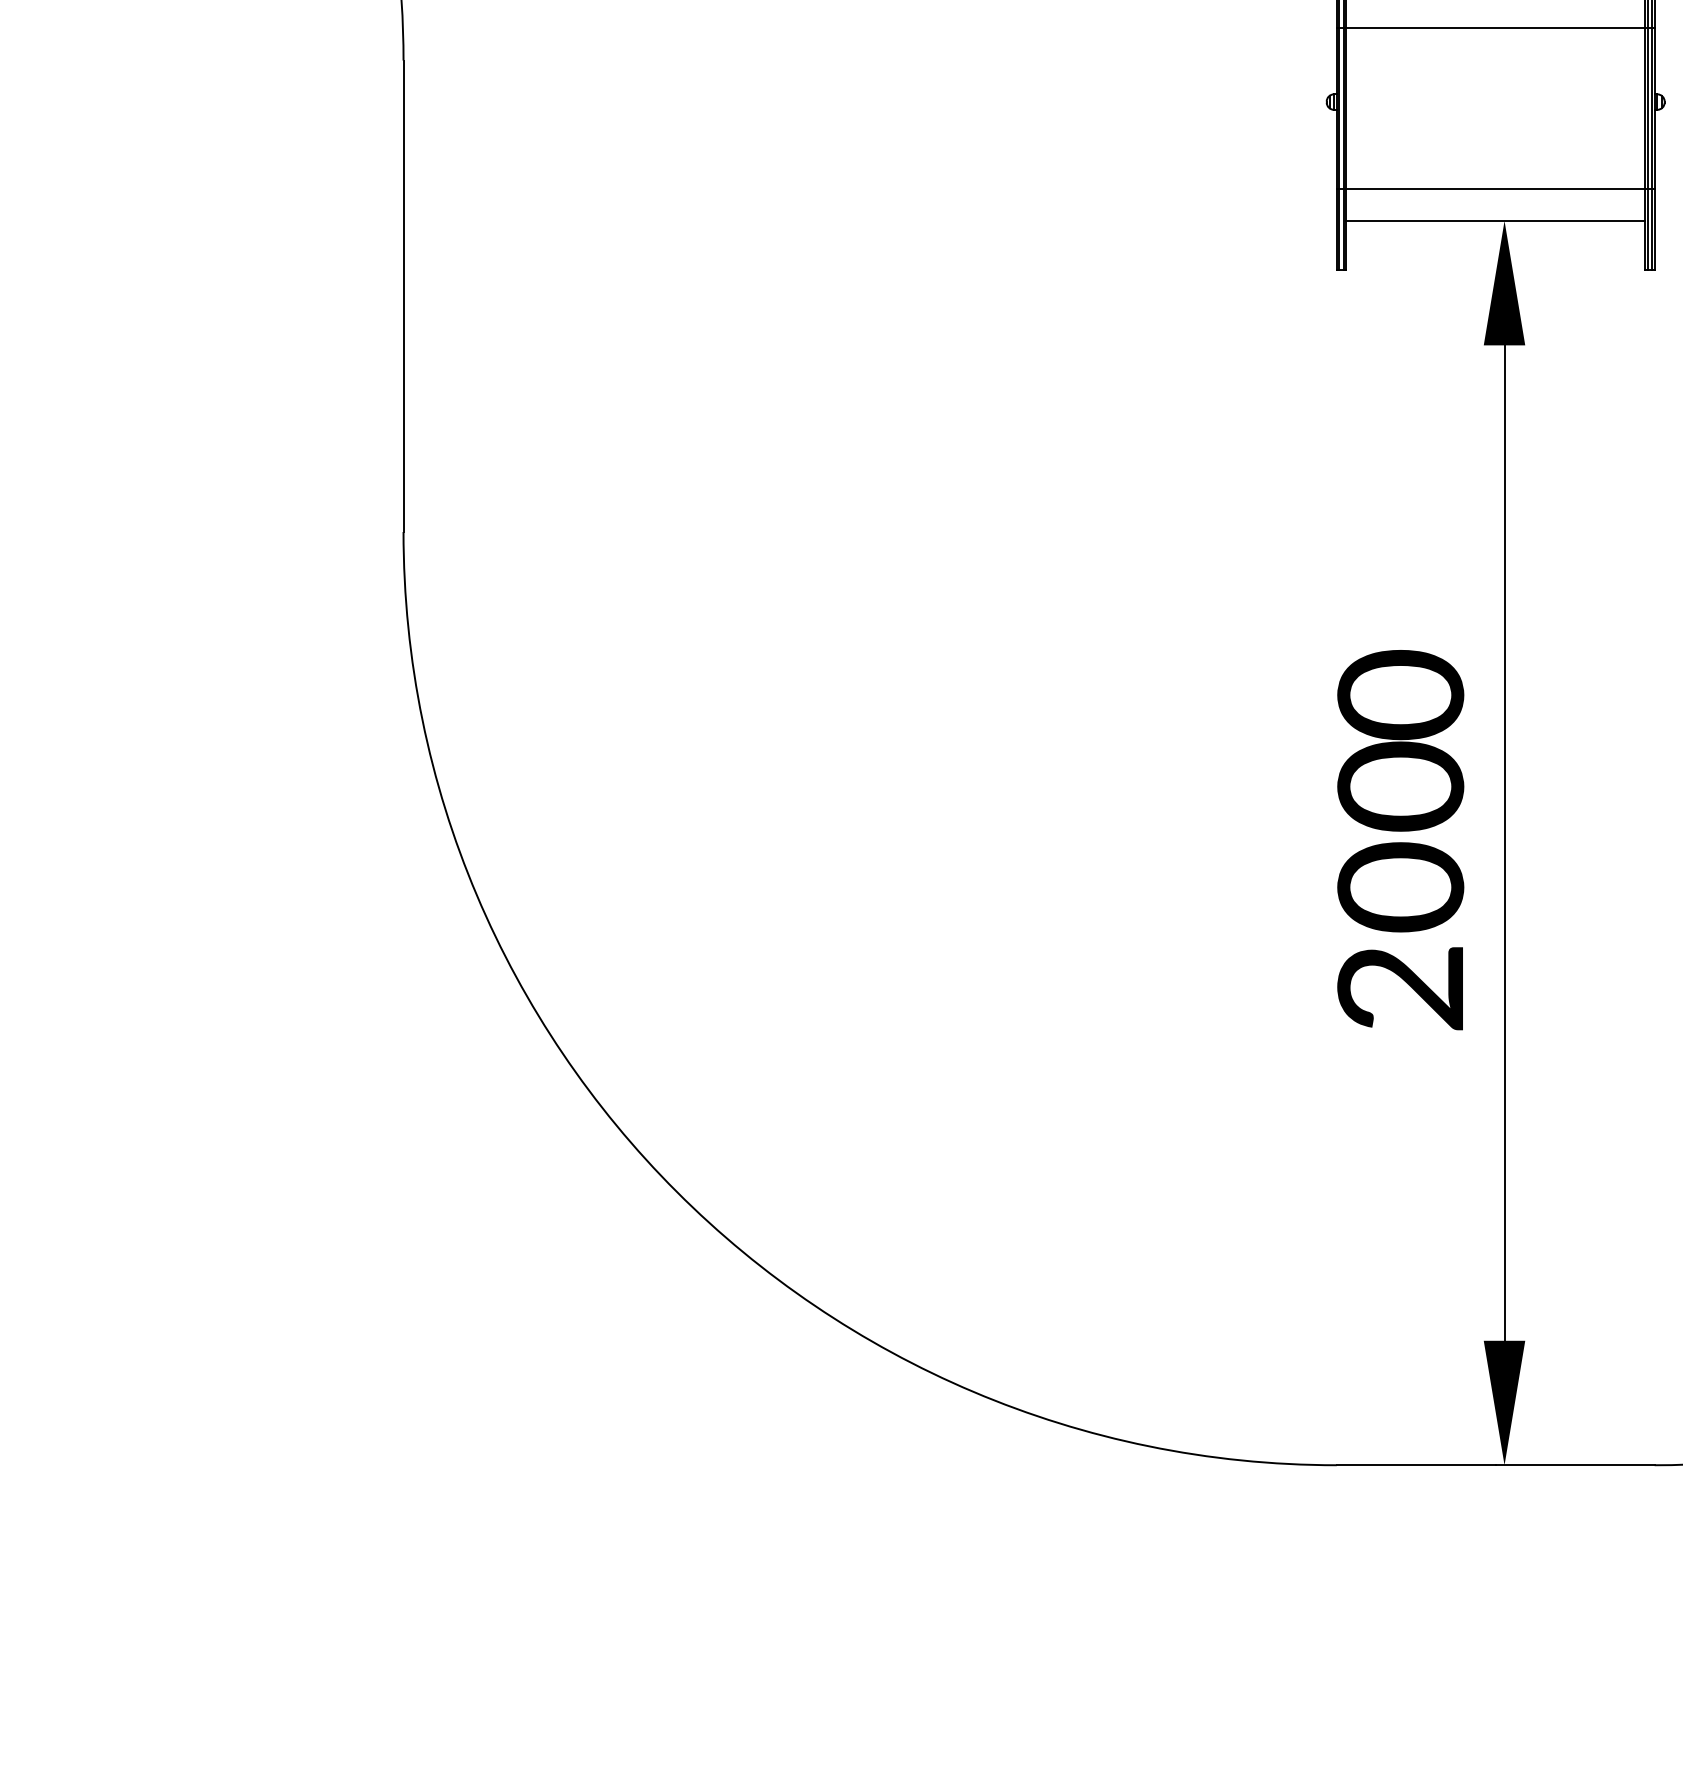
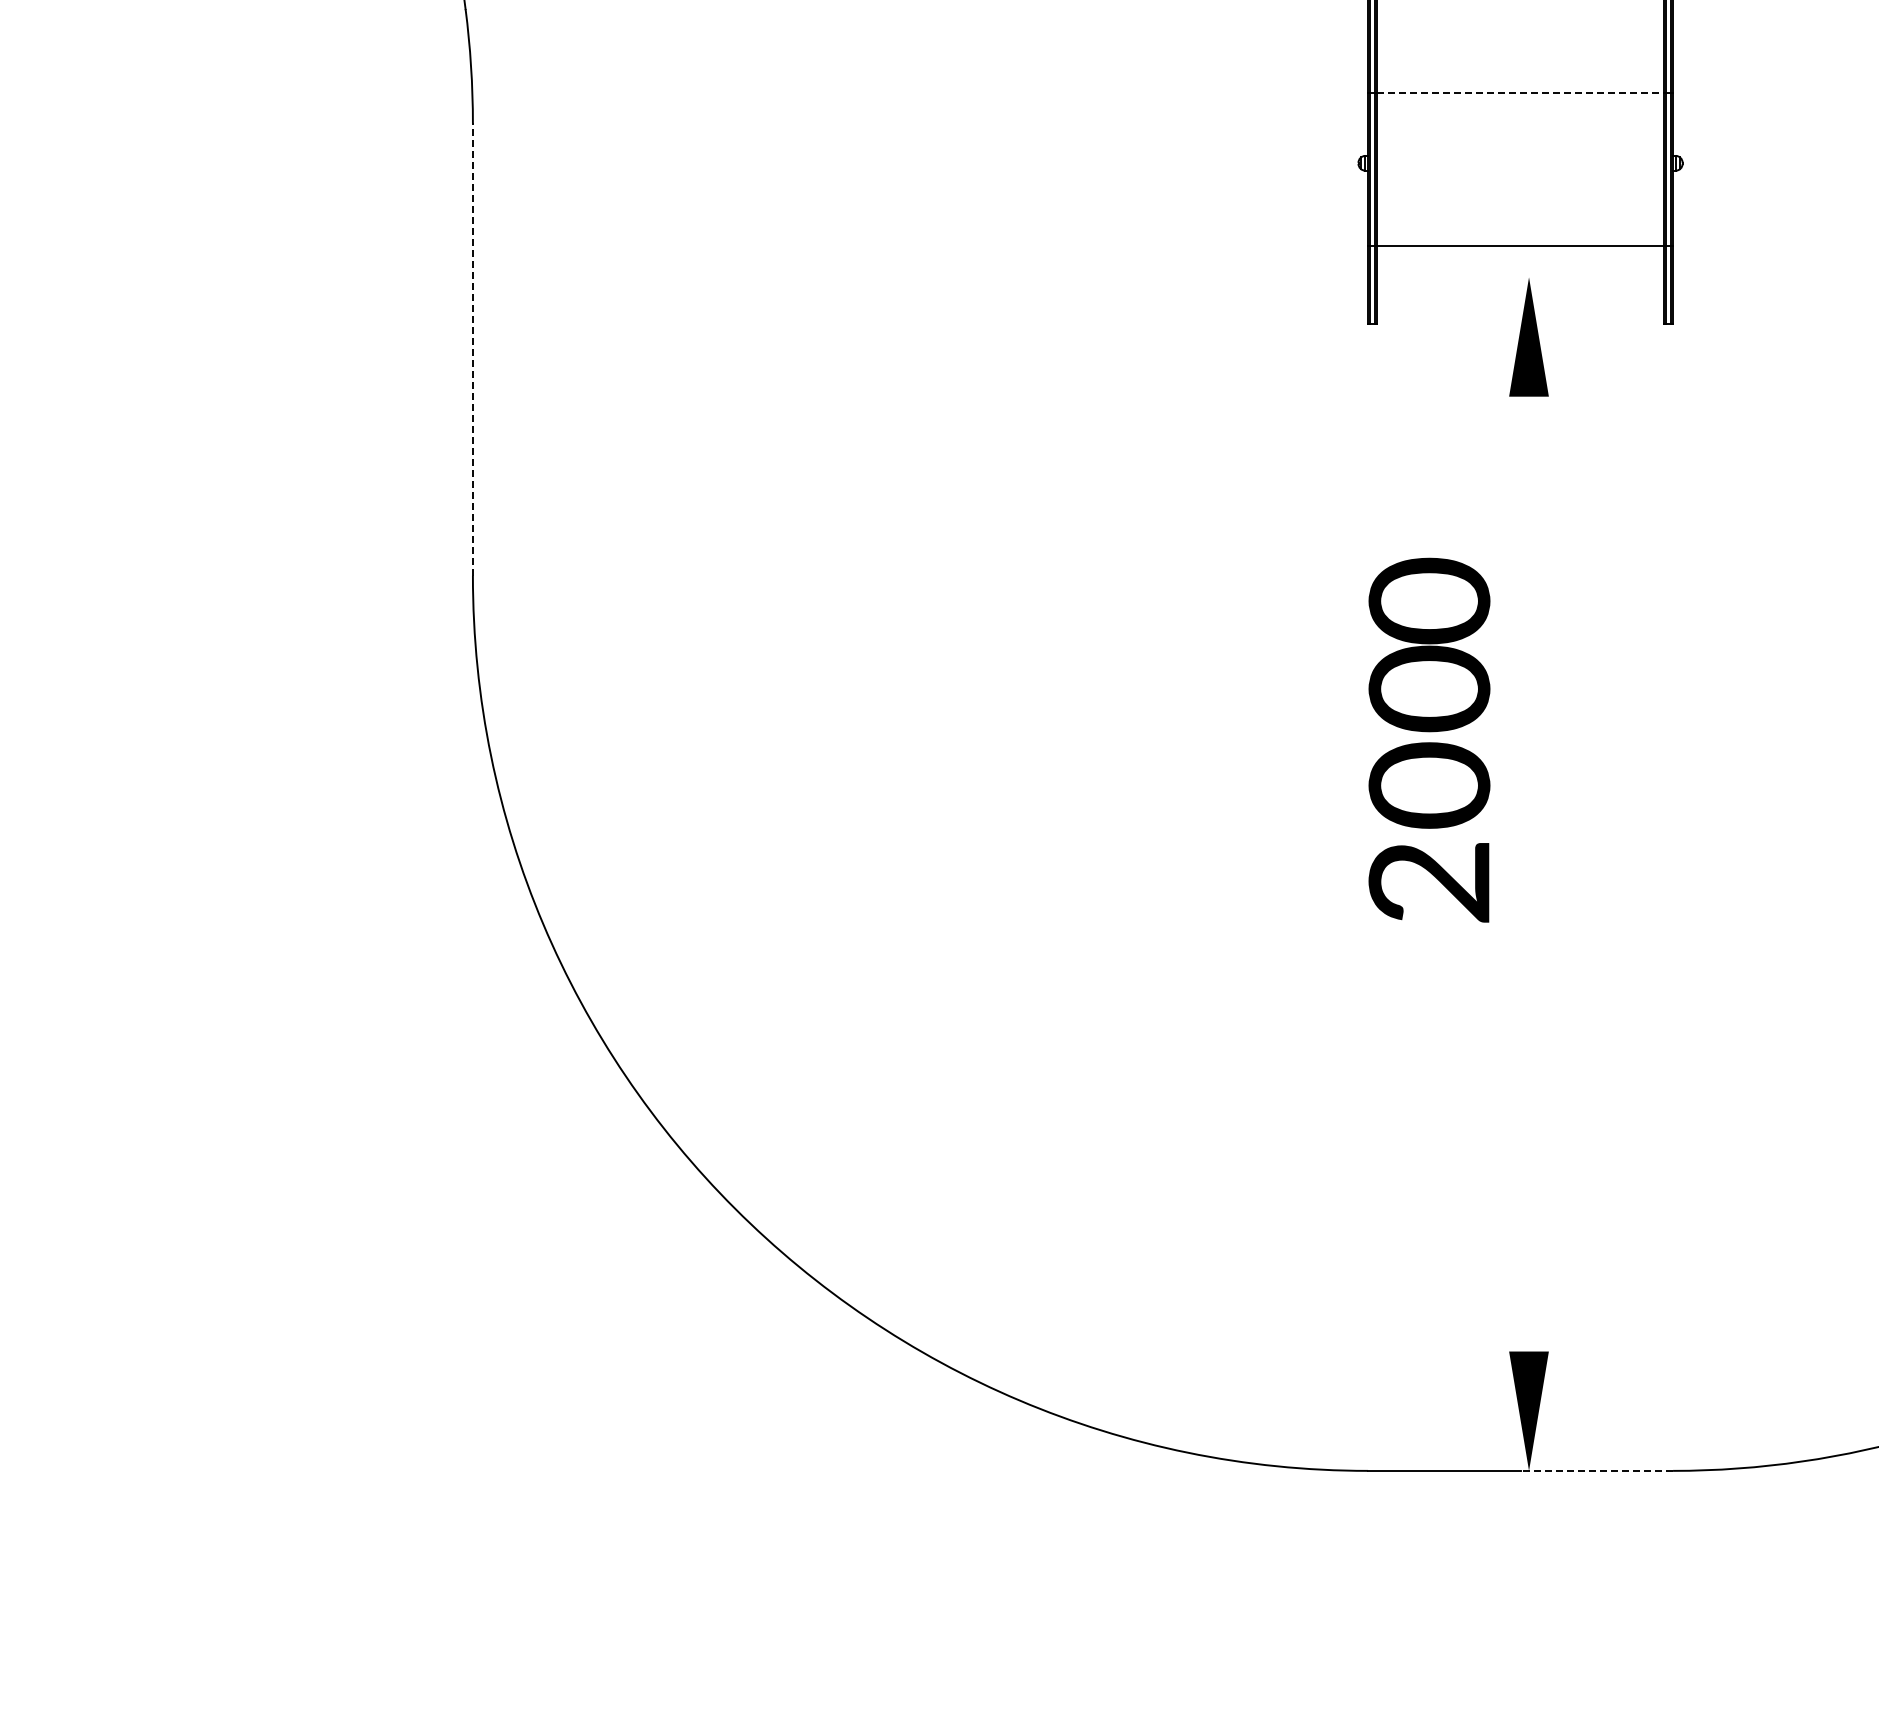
line: (1495, 28) -> (1520, 92), solid -> dashed
line: (1495, 221) -> (1520, 277), removed
line: (403, 296) -> (472, 349), solid -> dashed
text: (1400, 839) -> (1429, 739), moved
line: (1505, 842) -> (1529, 873), removed
line: (1574, 1464) -> (1596, 1470), solid -> dashed

